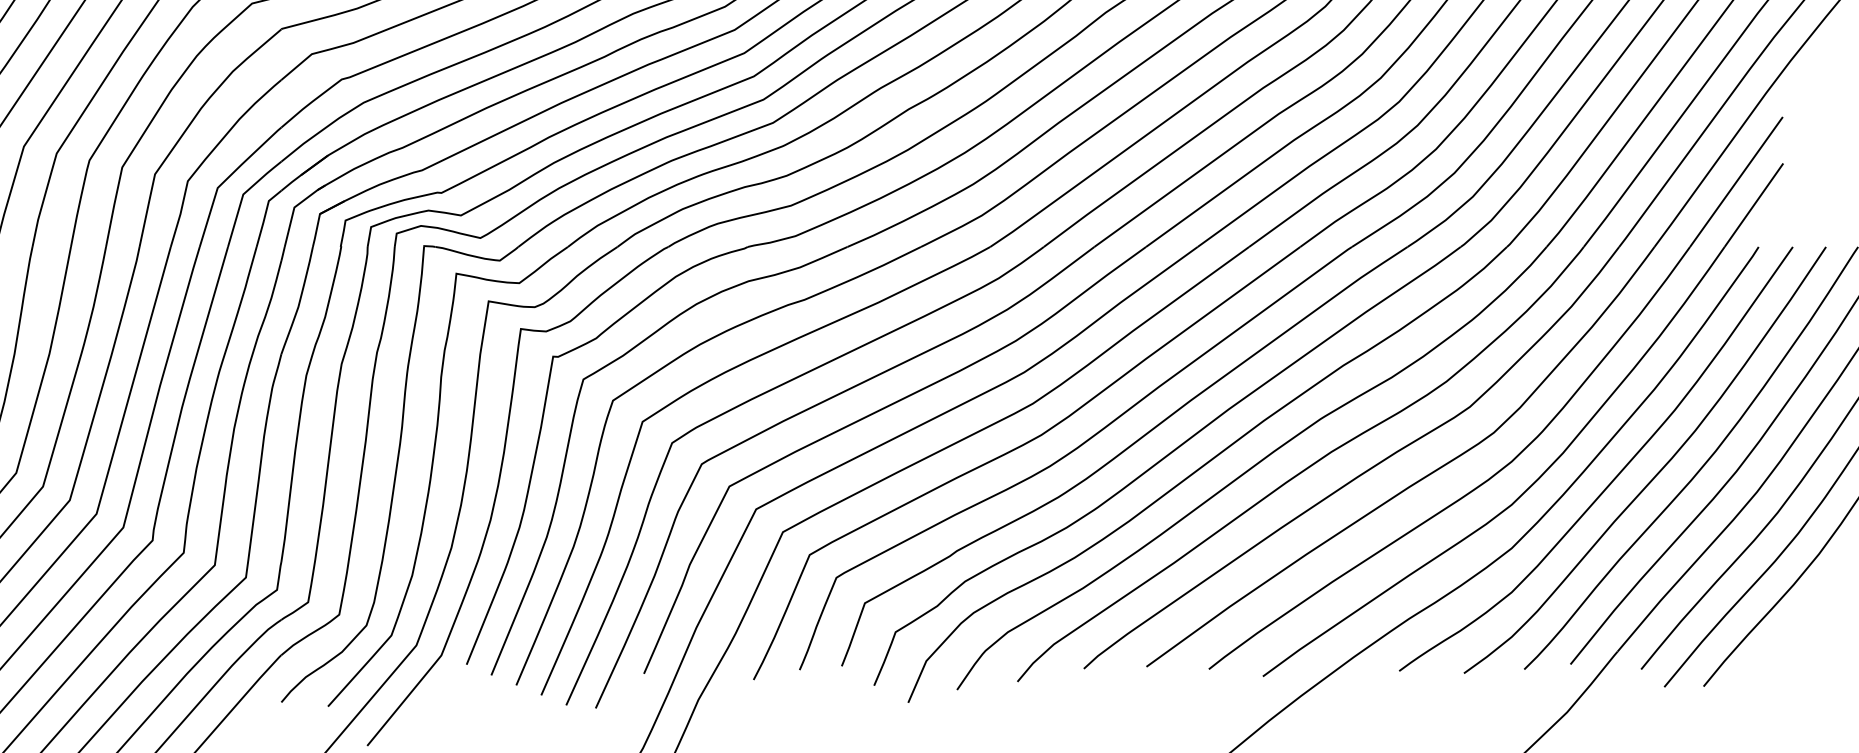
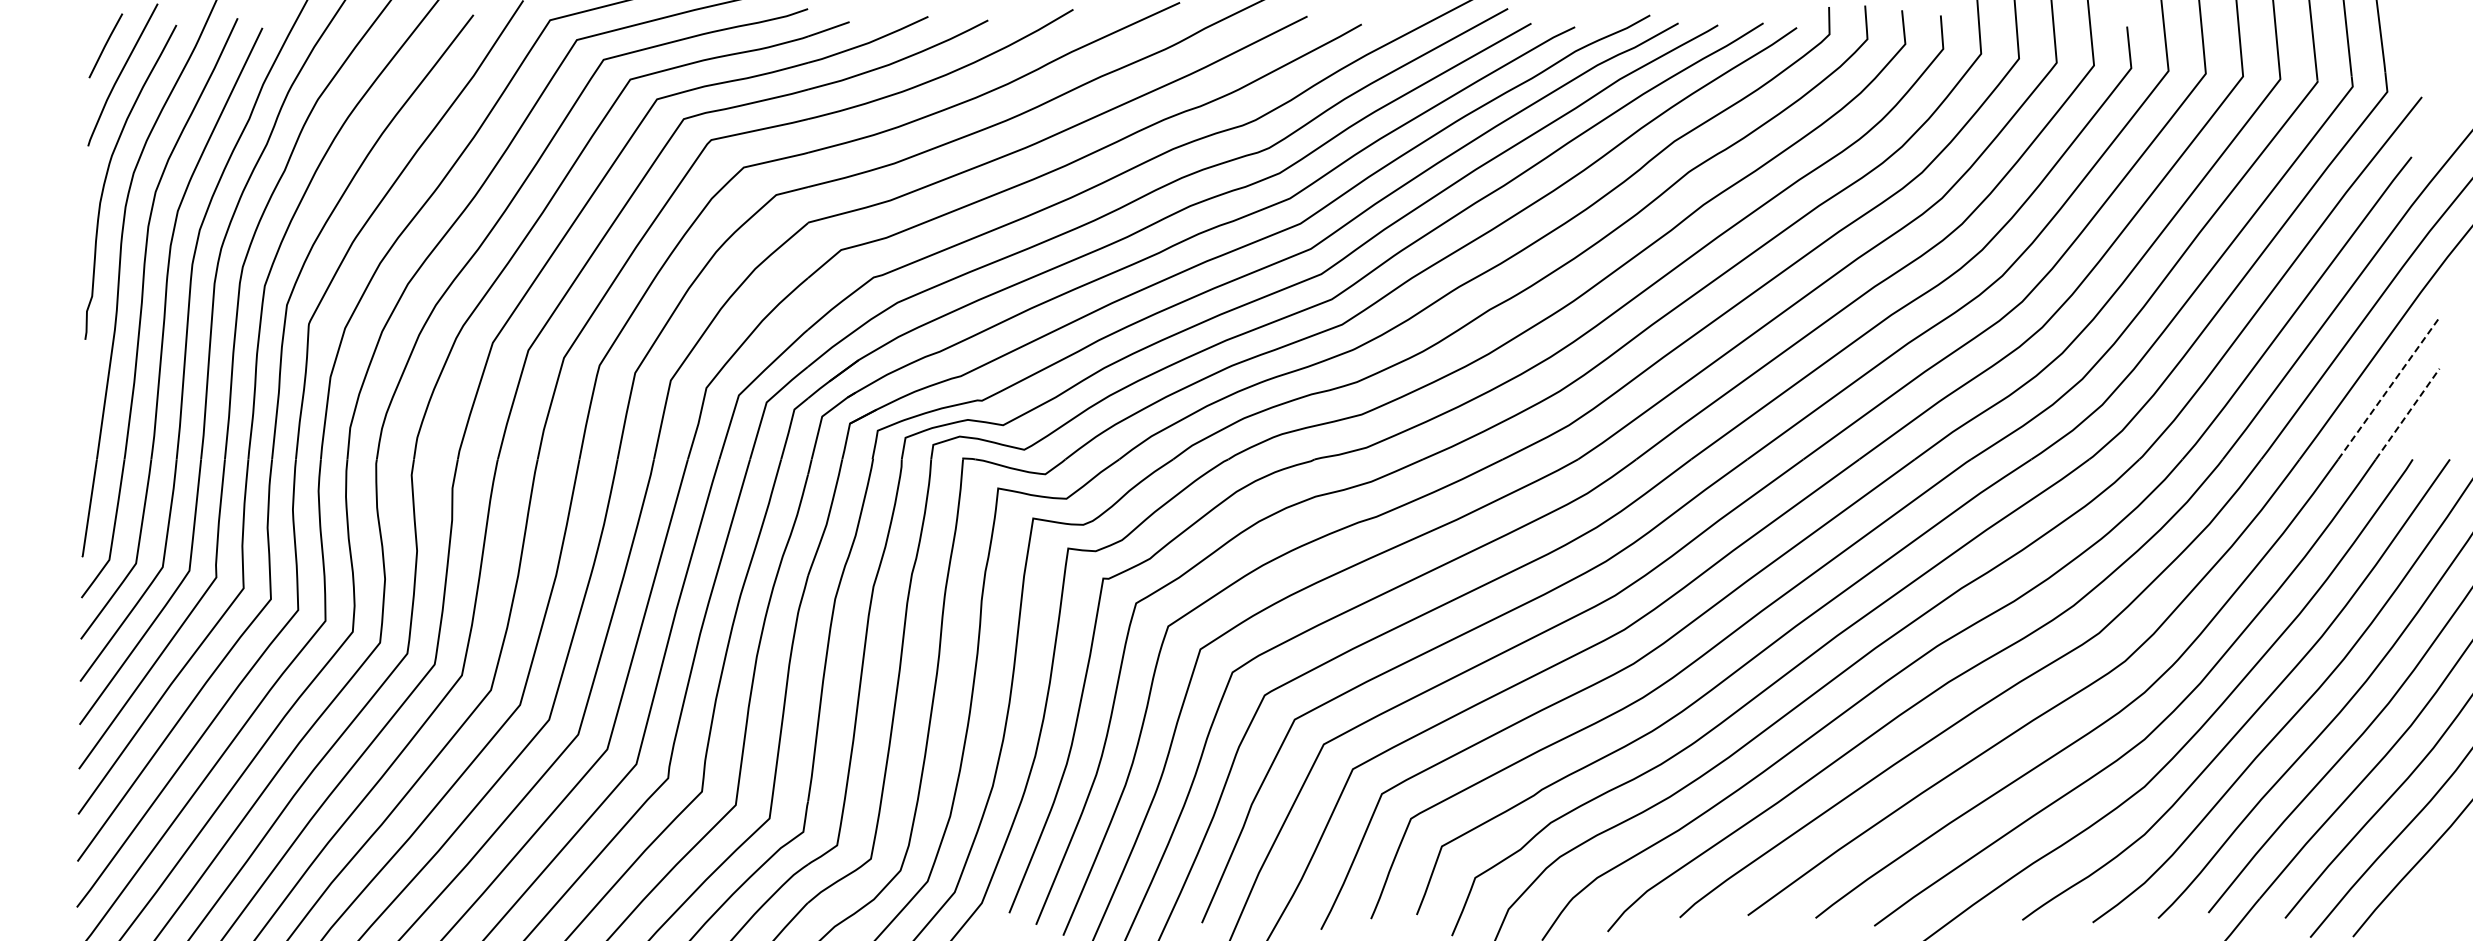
line: (1736, 181) -> (2388, 388), solid -> dashed
line: (1753, 204) -> (2407, 413), solid -> dashed

